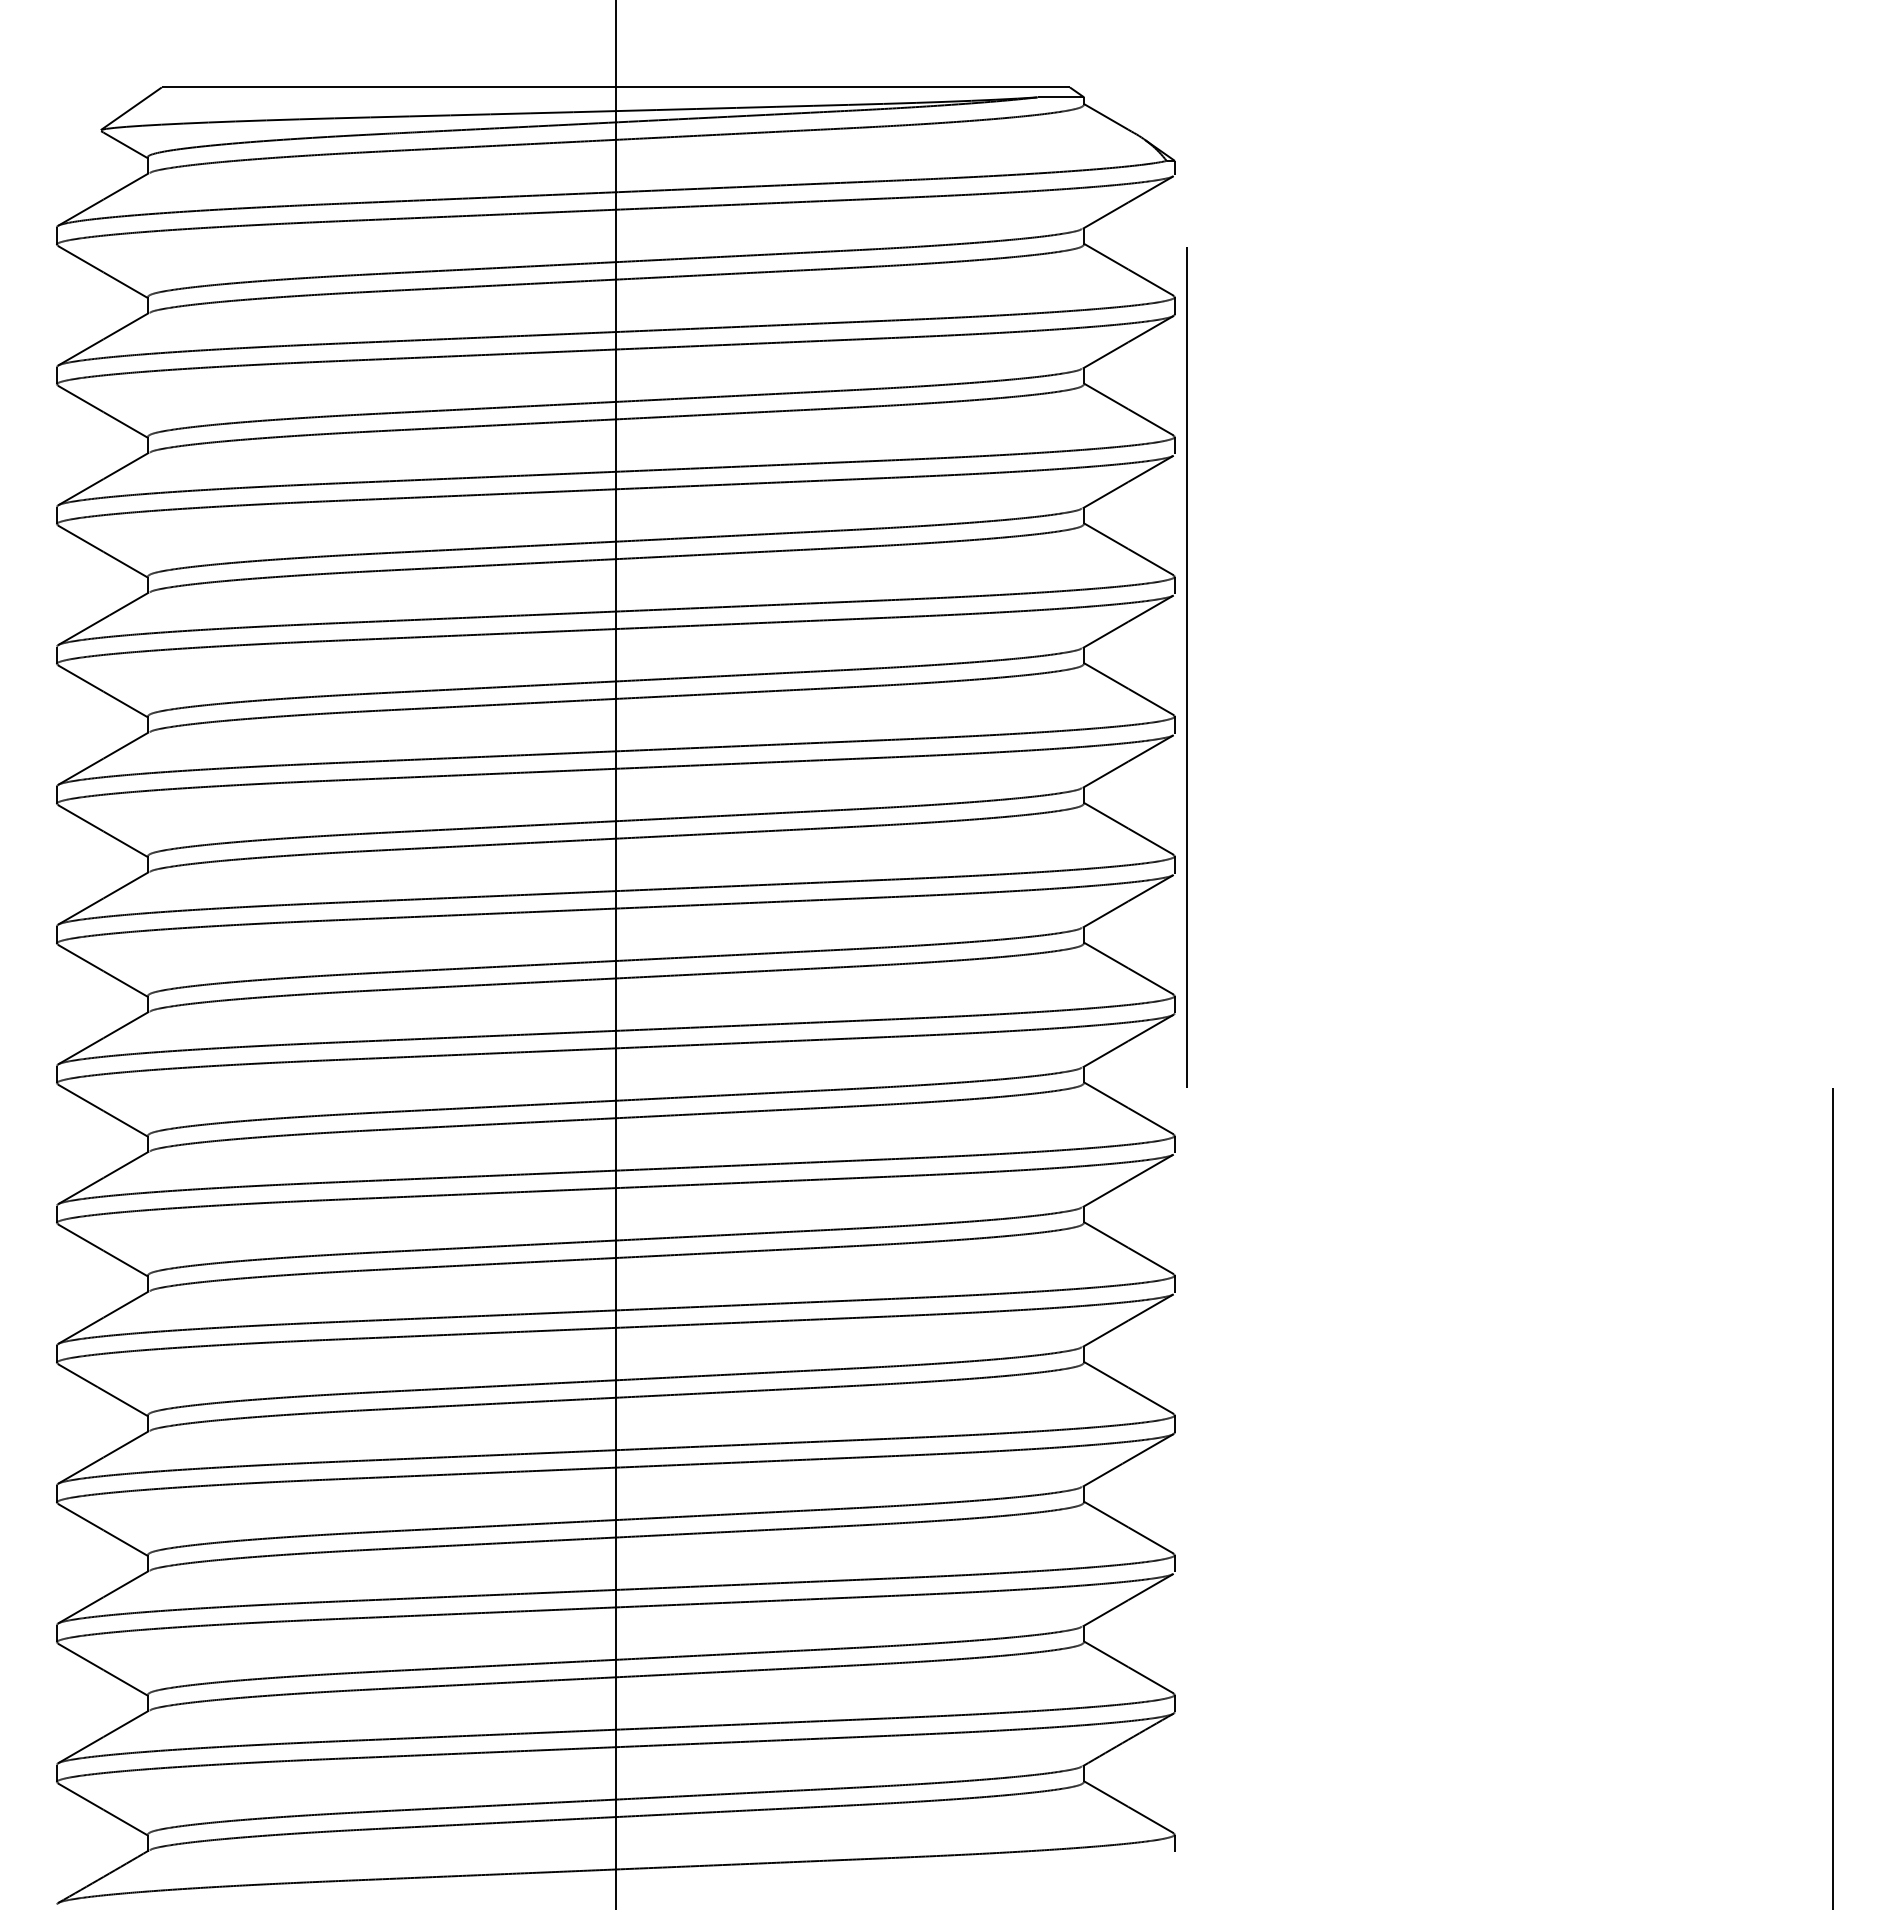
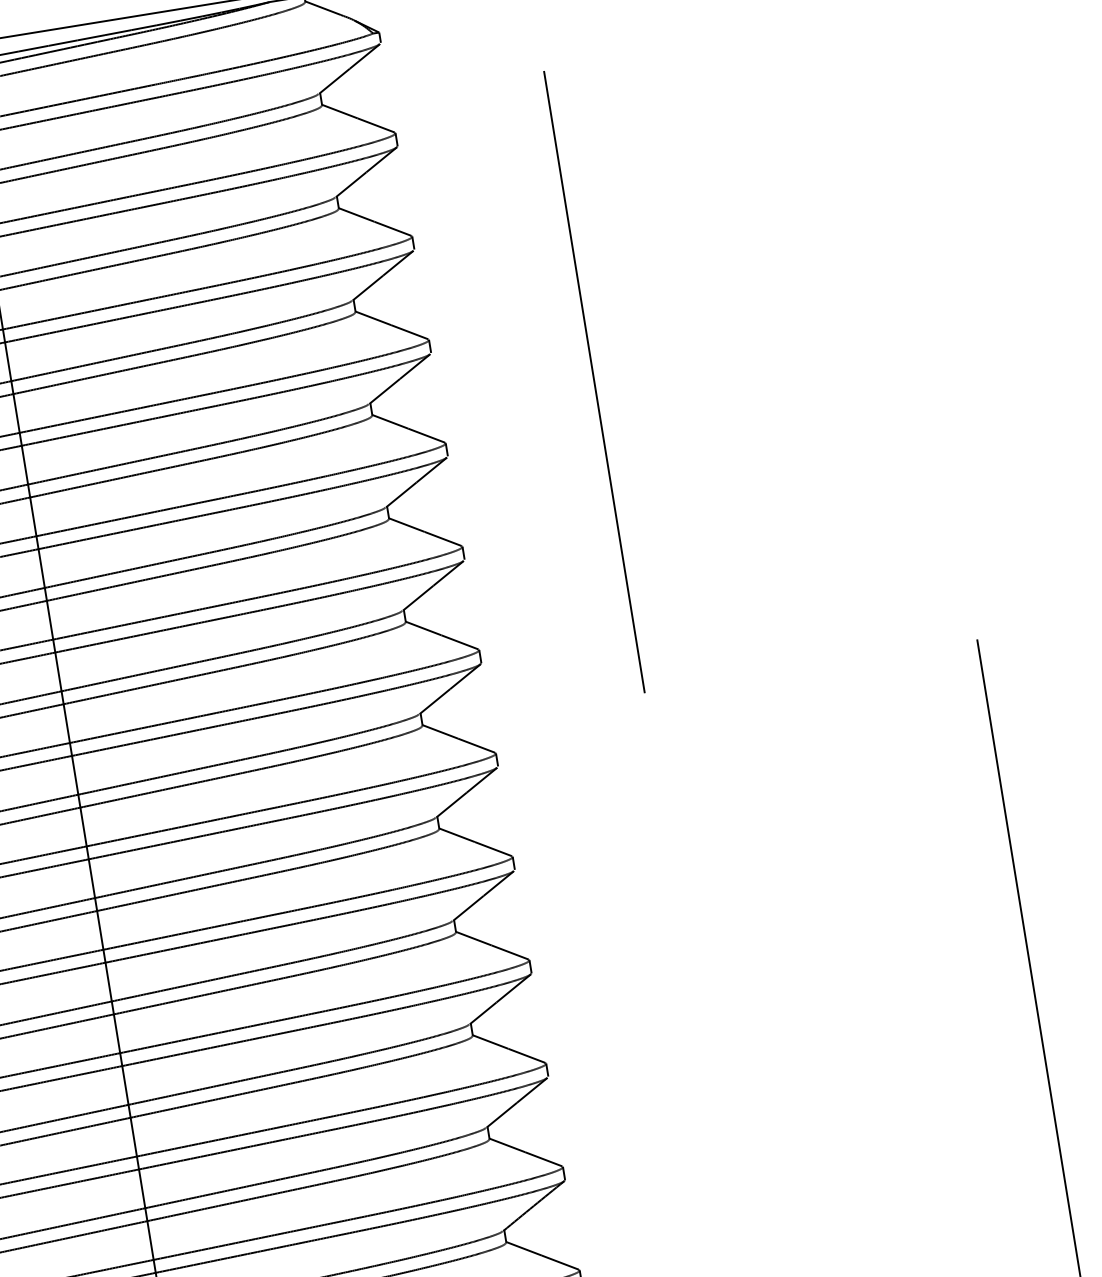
line: (1186, 667) -> (594, 382), moved

